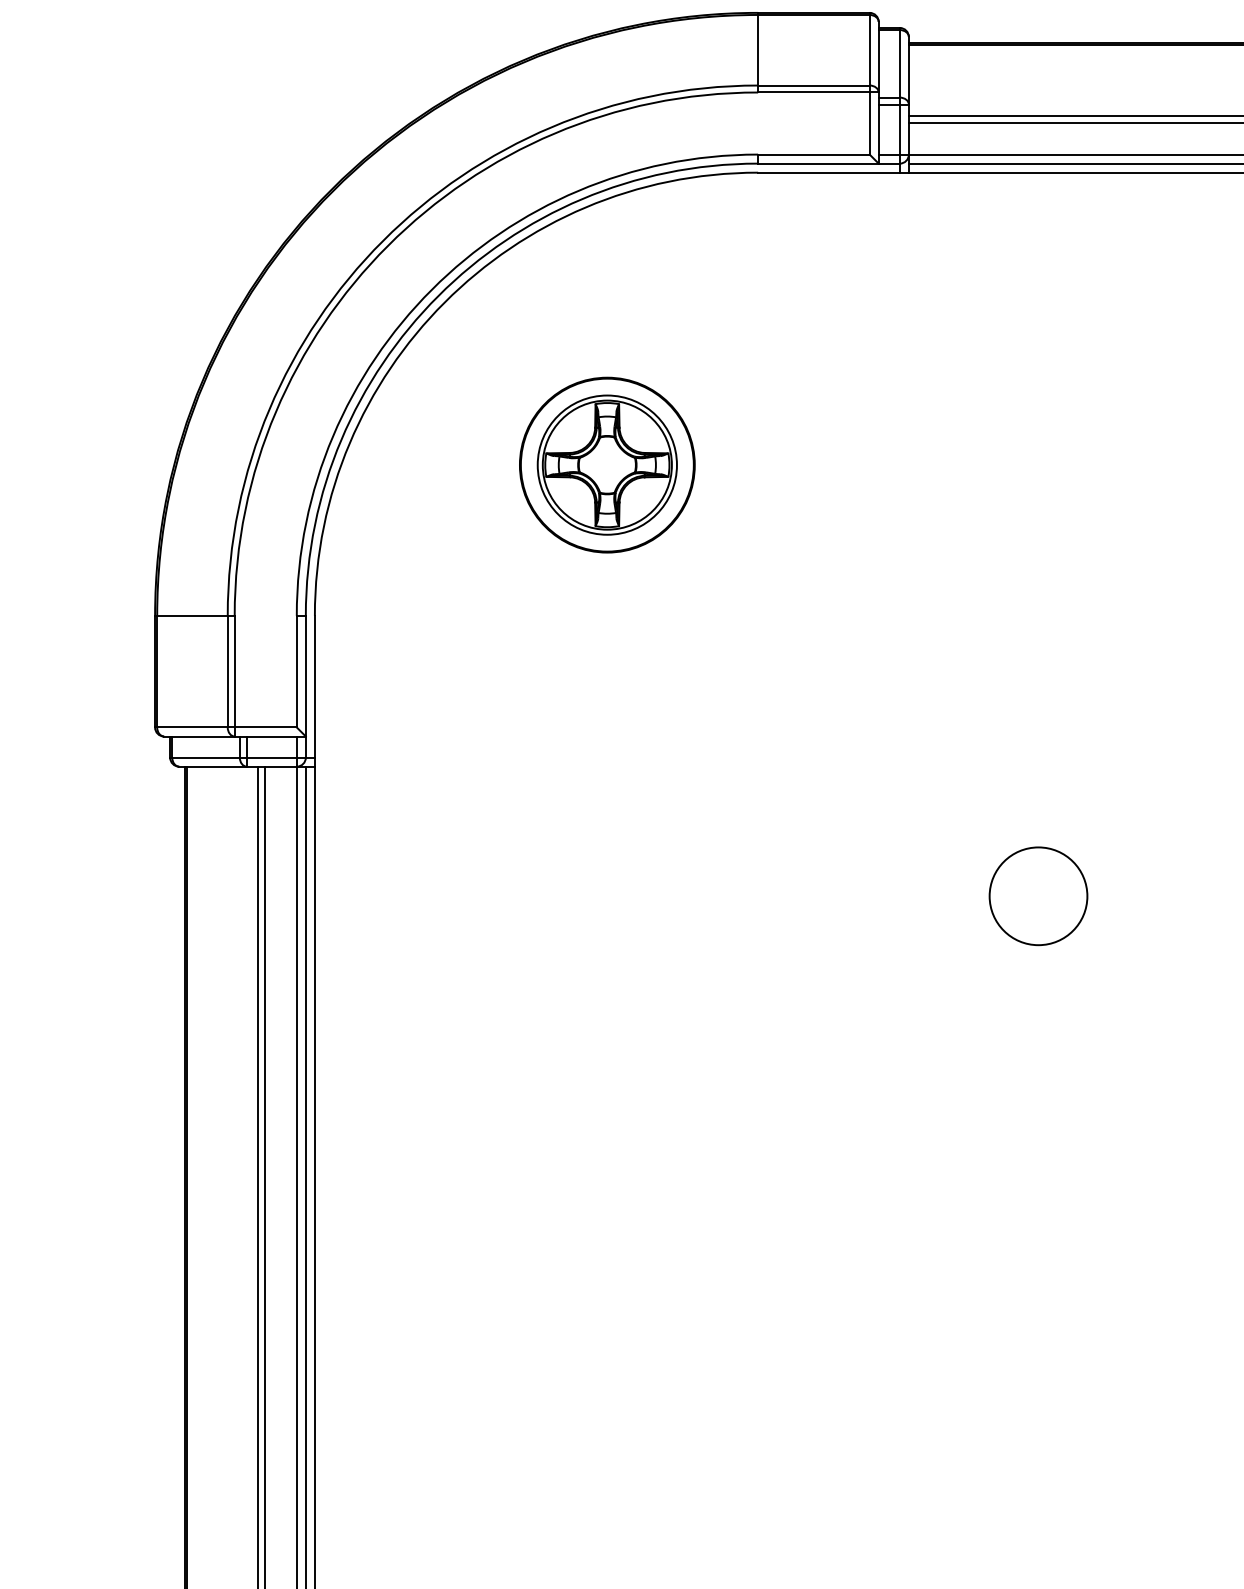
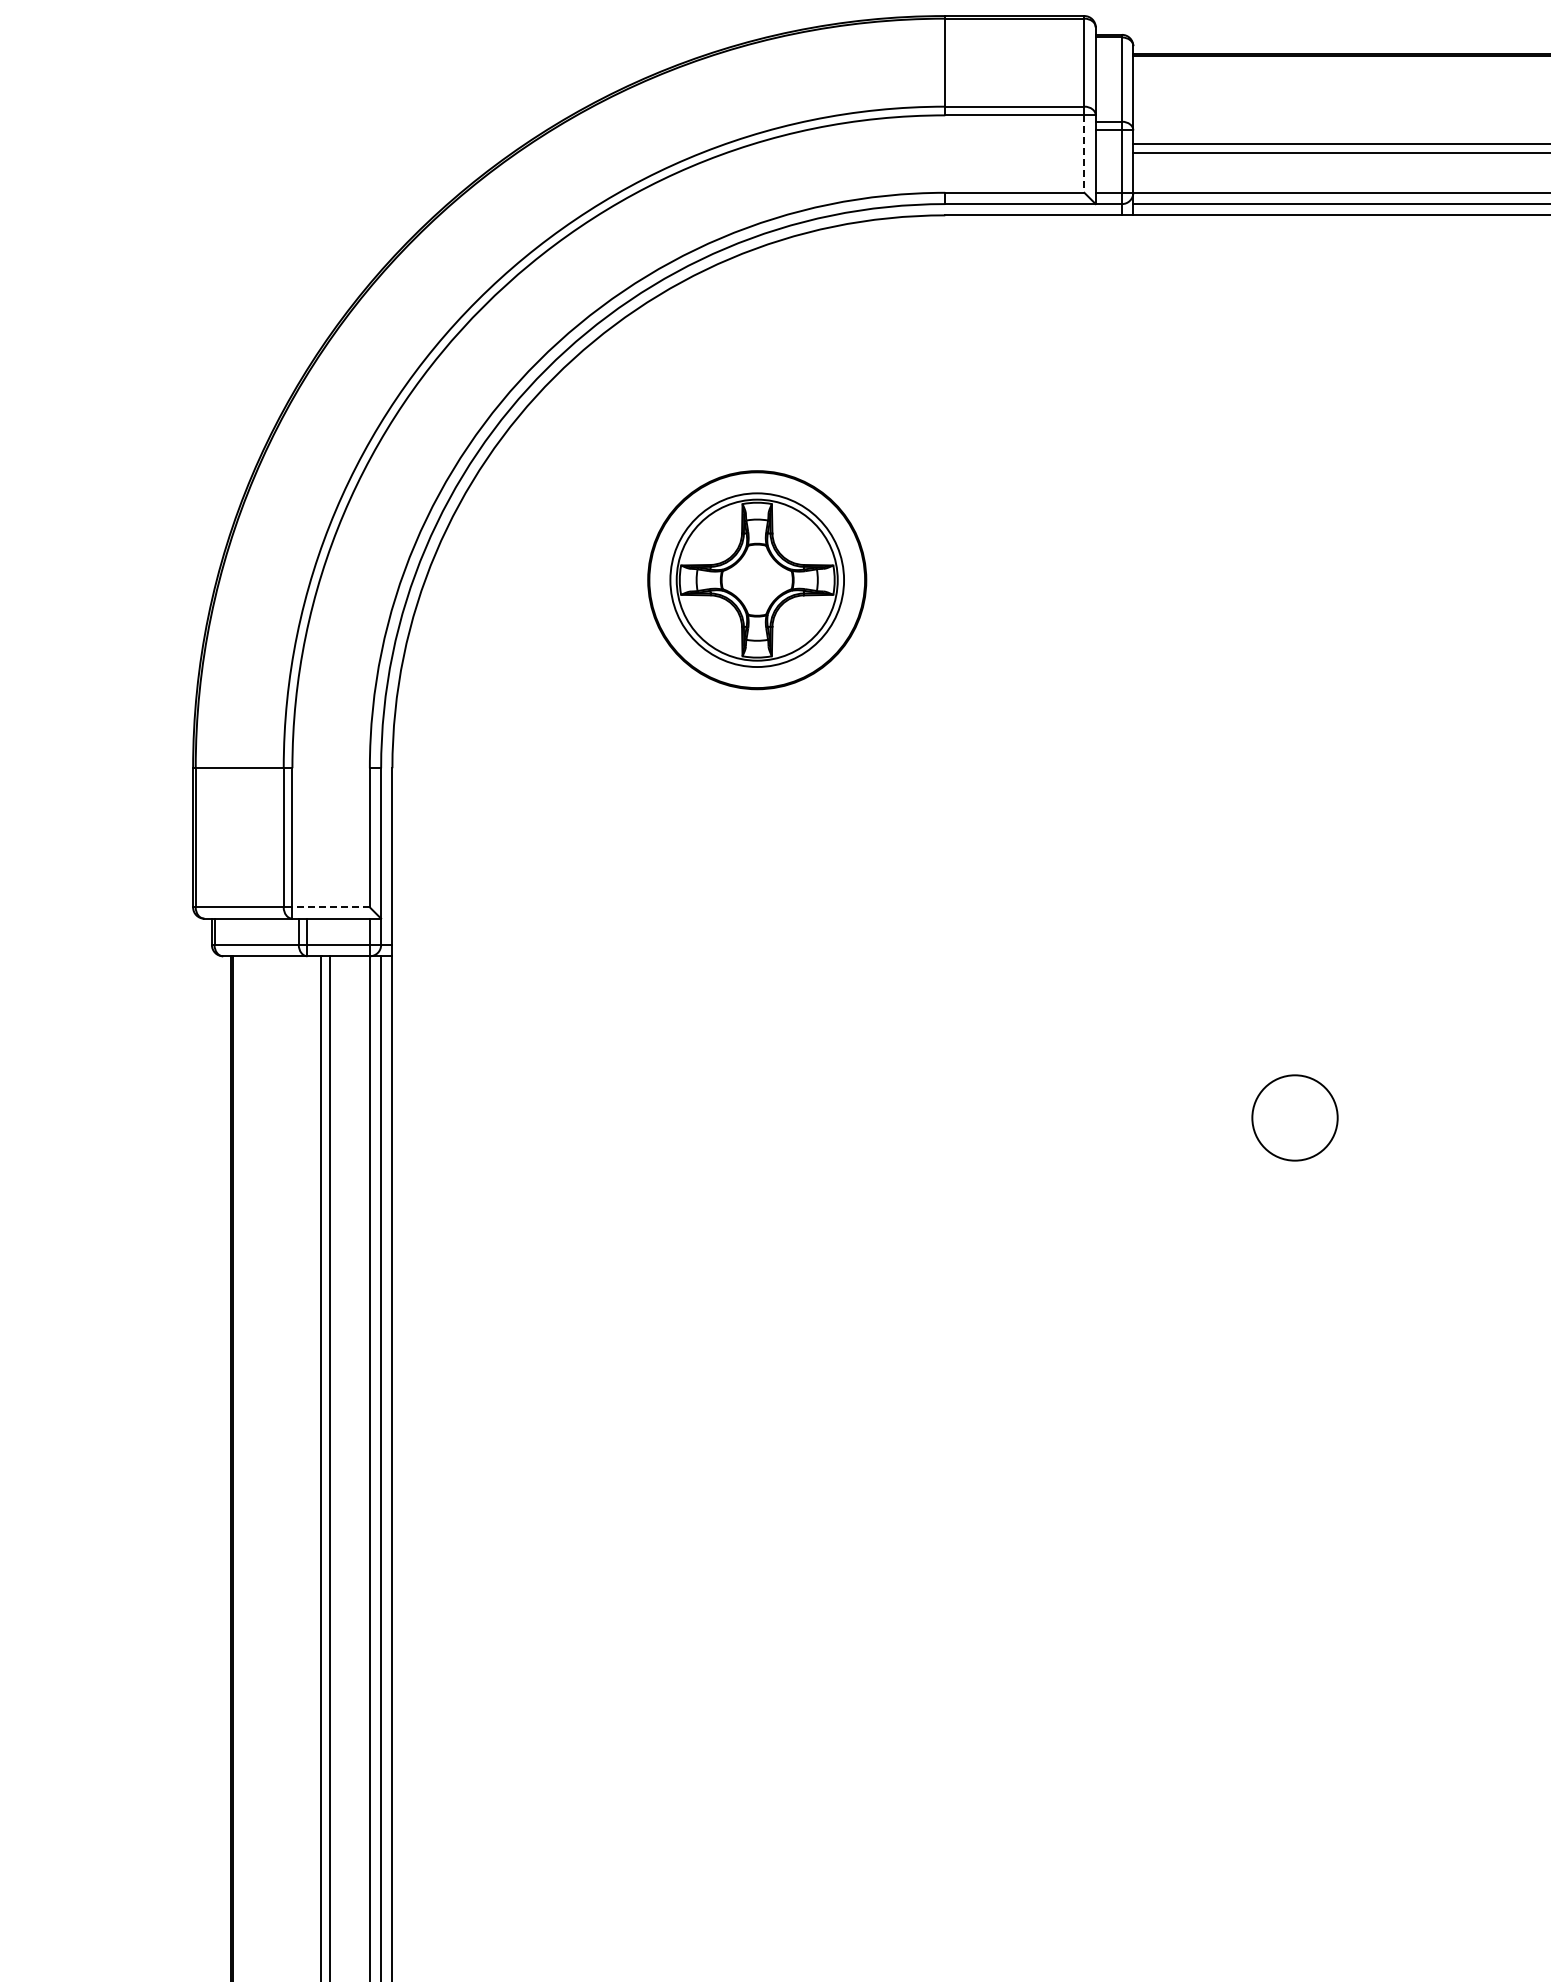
line: (869, 123) -> (1084, 154), solid -> dashed
line: (266, 727) -> (331, 907), solid -> dashed
circle: (1038, 895) -> (1294, 1117), size x0.7

